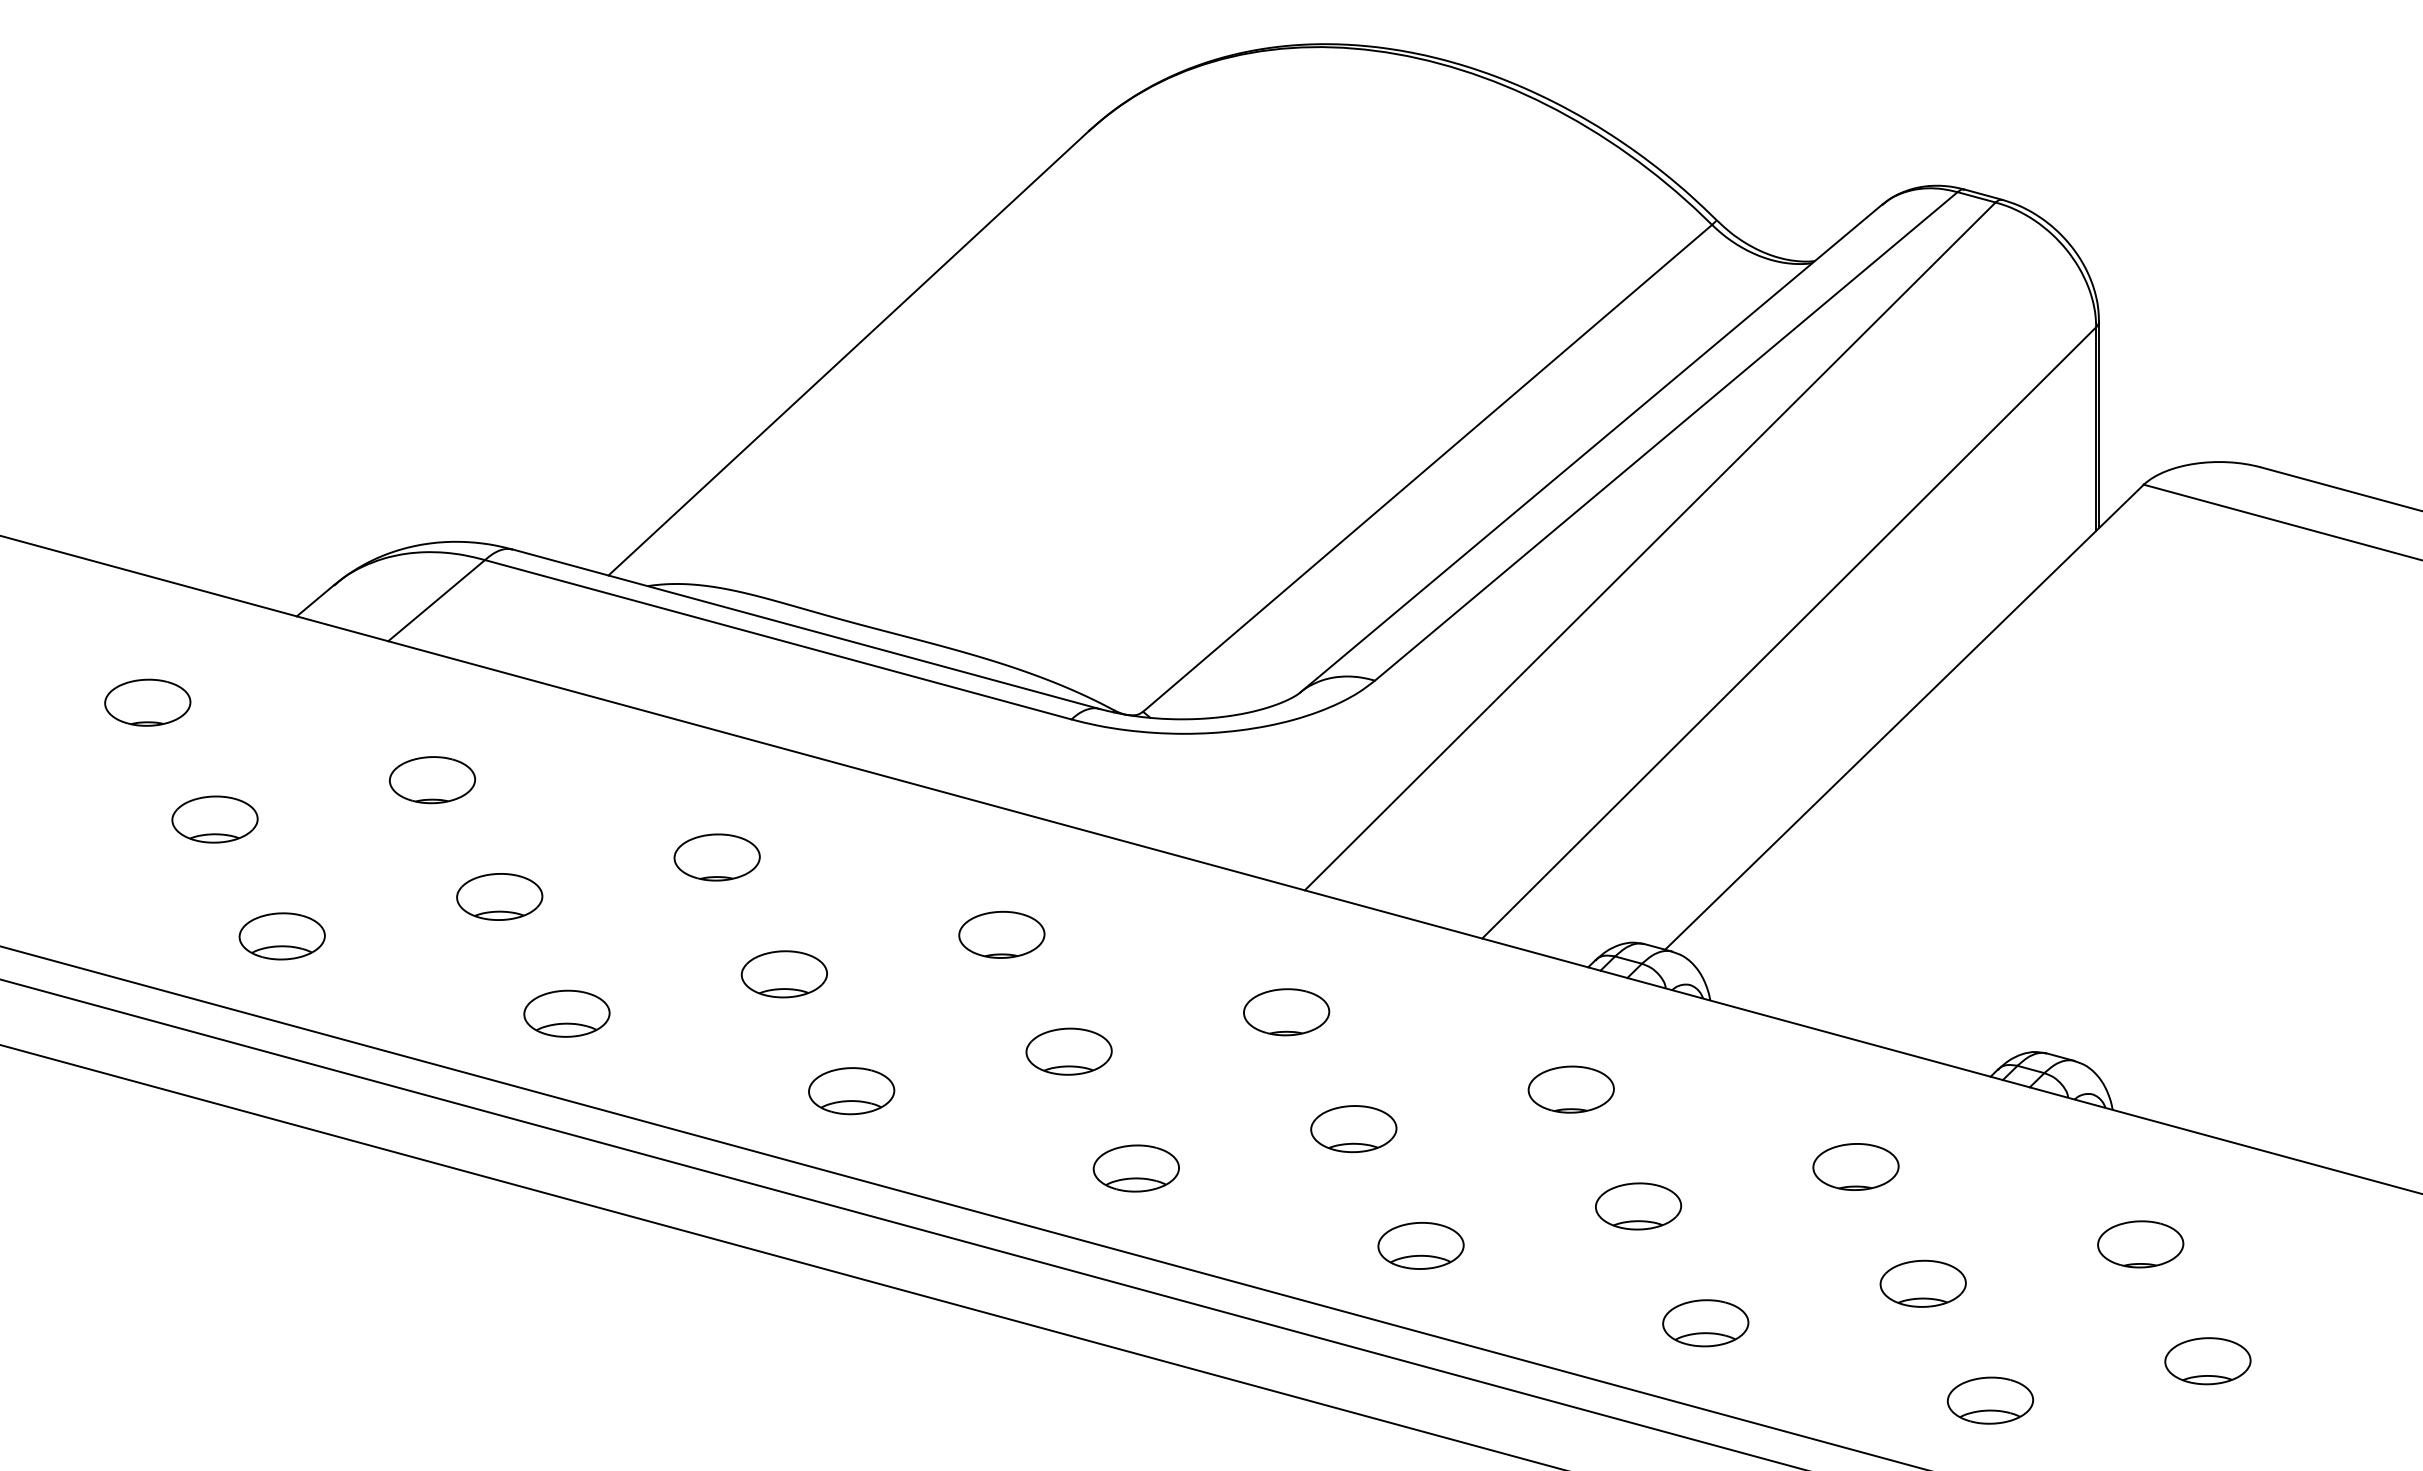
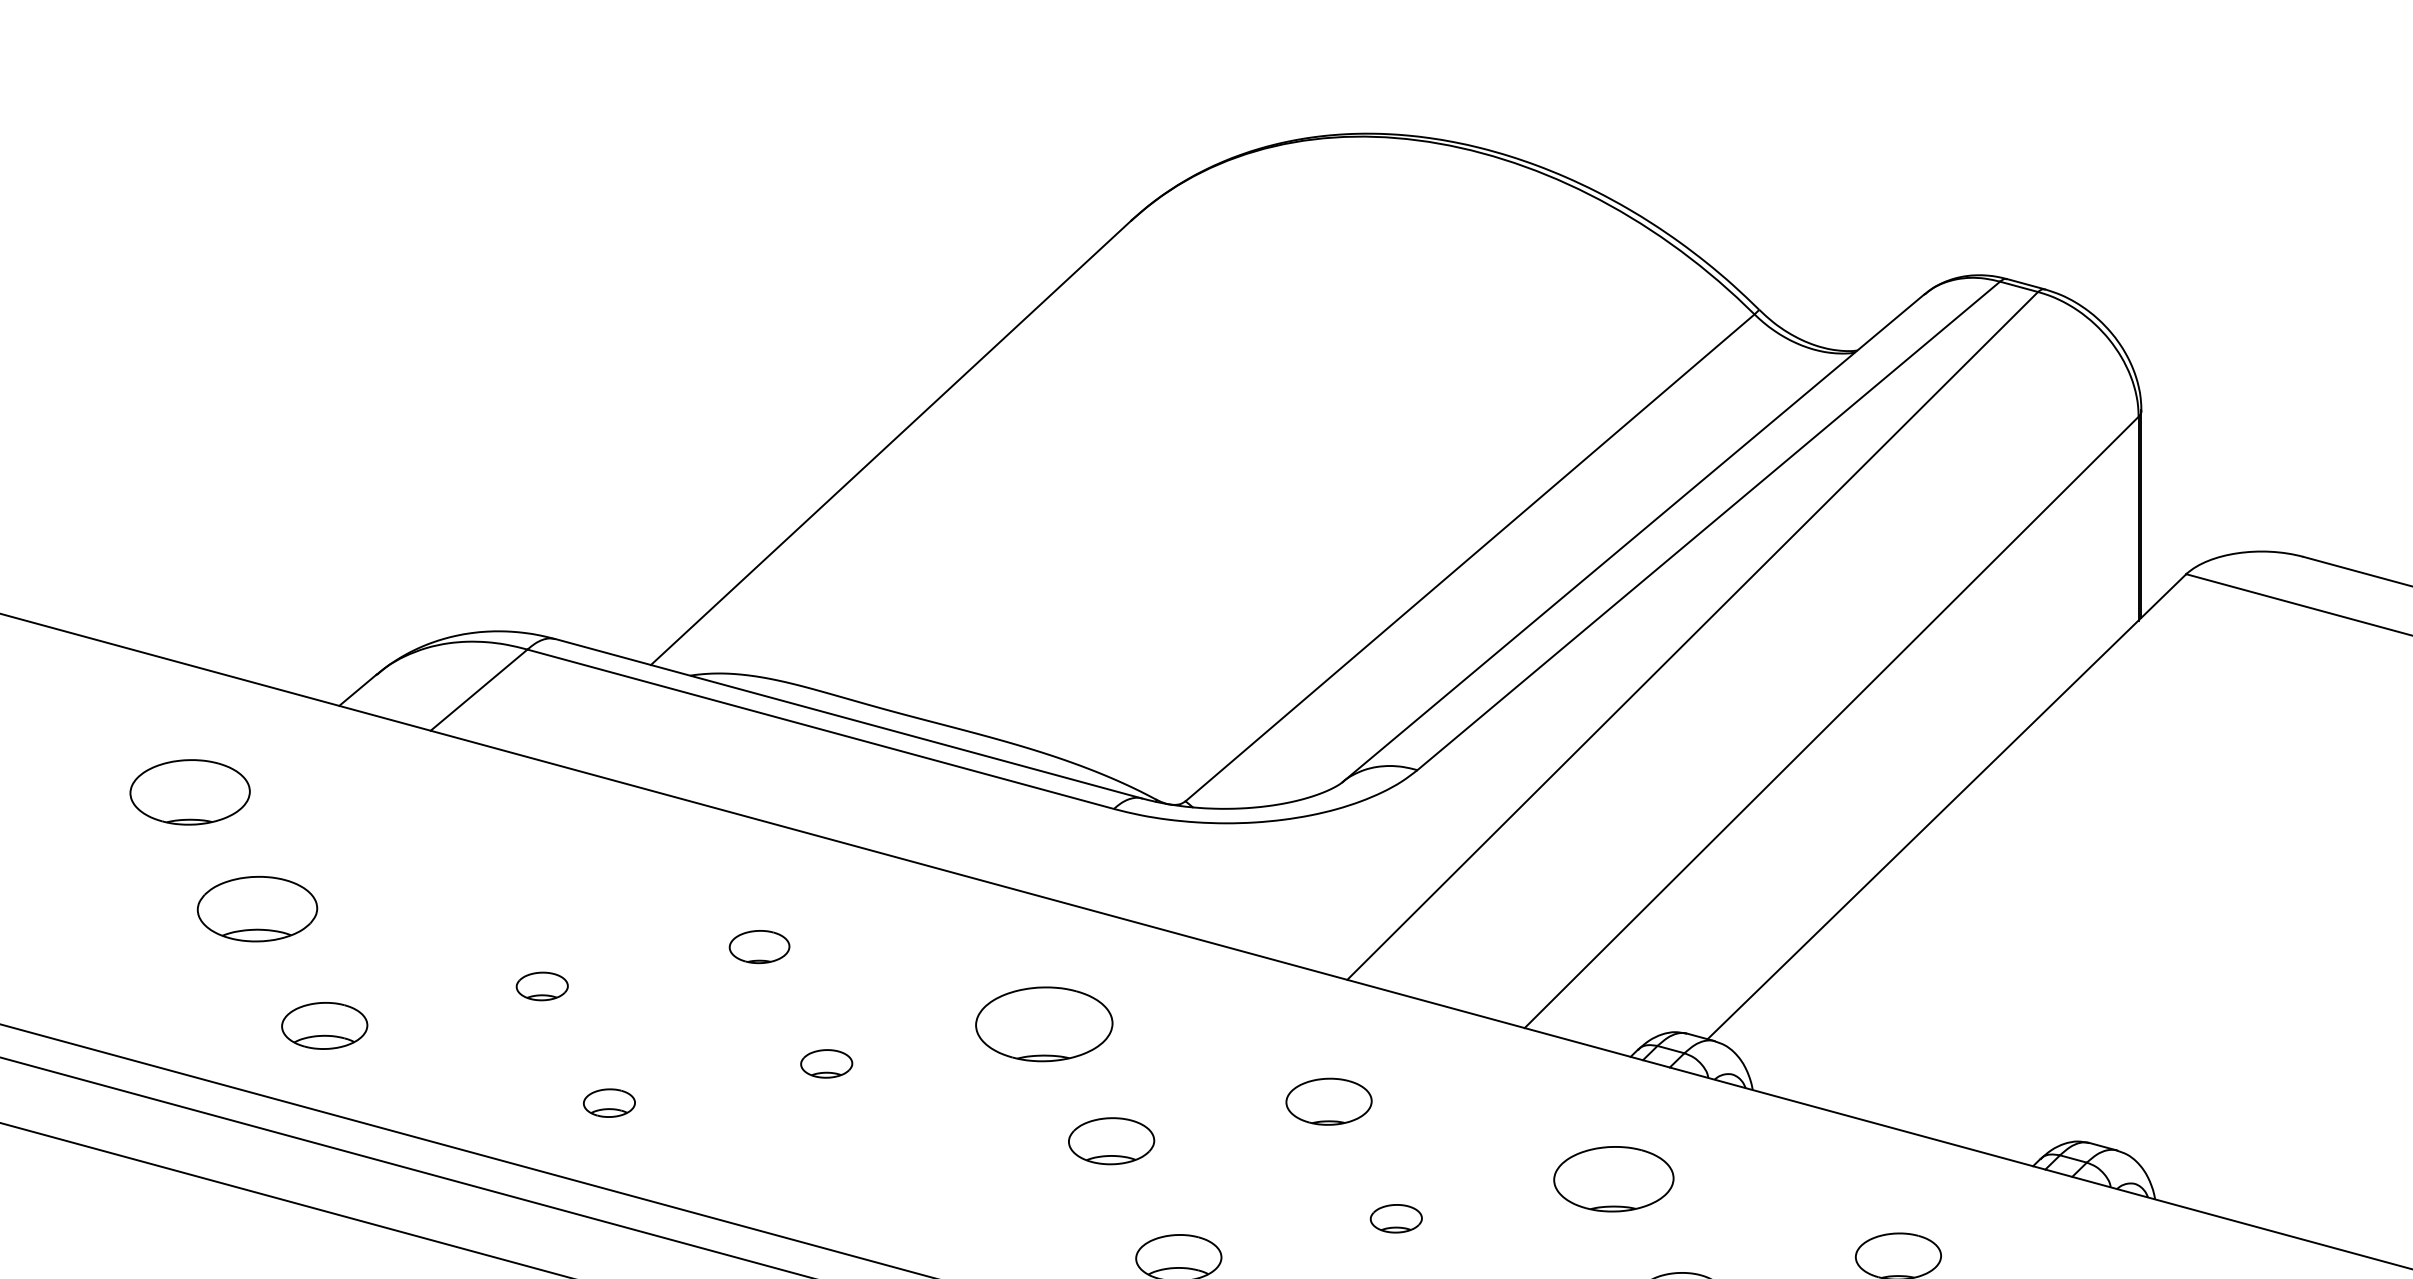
part: (147, 702) -> (189, 792), size x1.4
part: (432, 780) -> (474, 870), removed
part: (214, 819) -> (256, 909), size x1.4
part: (716, 857) -> (758, 947), size x0.7
part: (499, 896) -> (541, 986), size x0.6
part: (1001, 934) -> (1043, 1024), size x1.6
part: (783, 974) -> (825, 1064), size x0.6
part: (566, 1013) -> (608, 1103), size x0.6
part: (1570, 1089) -> (1612, 1179), size x1.4
part: (851, 1091) -> (893, 1181), removed
part: (1353, 1129) -> (1395, 1219), size x0.6

